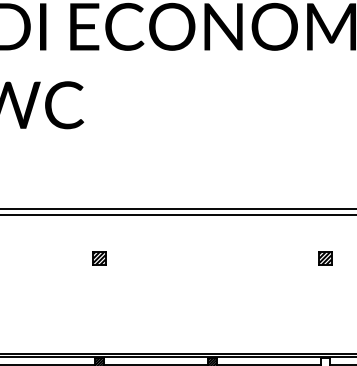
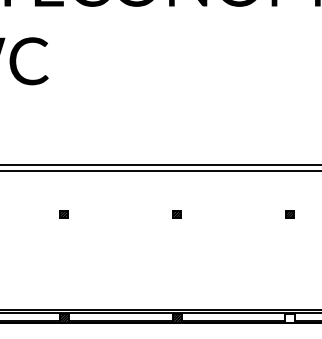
part: (99, 258) -> (64, 214), size x0.62
part: (212, 258) -> (177, 214), added
part: (325, 258) -> (290, 214), size x0.62

